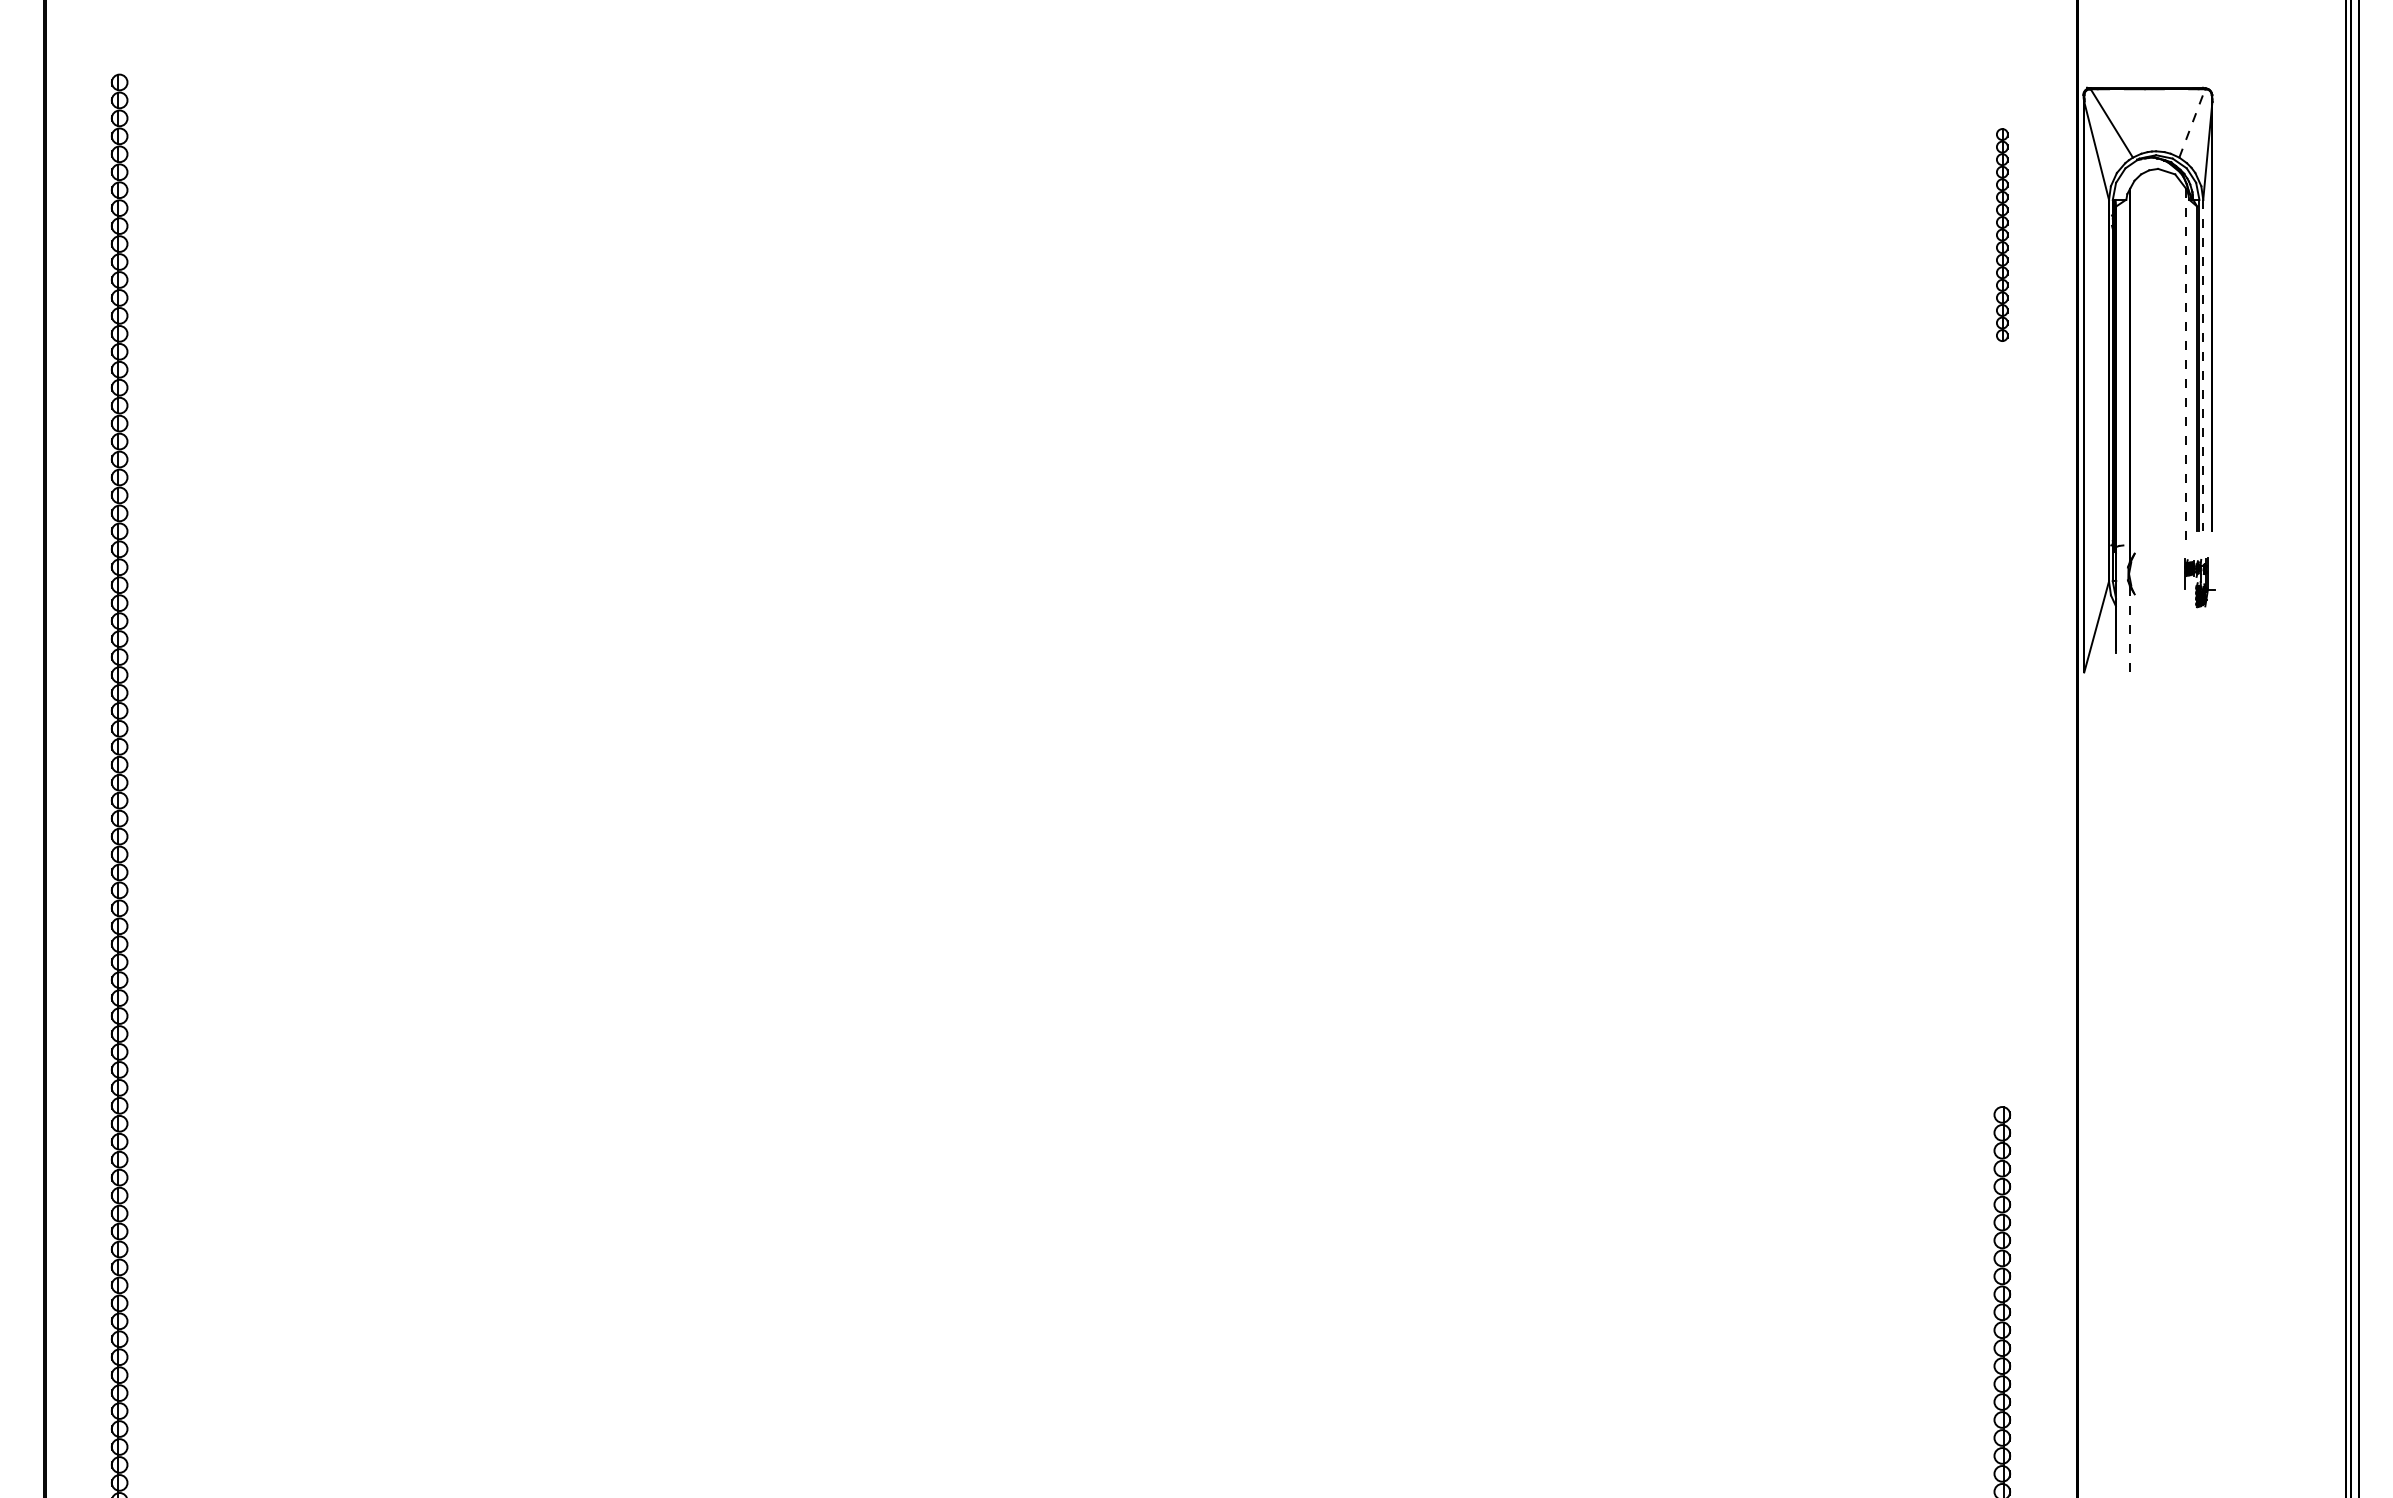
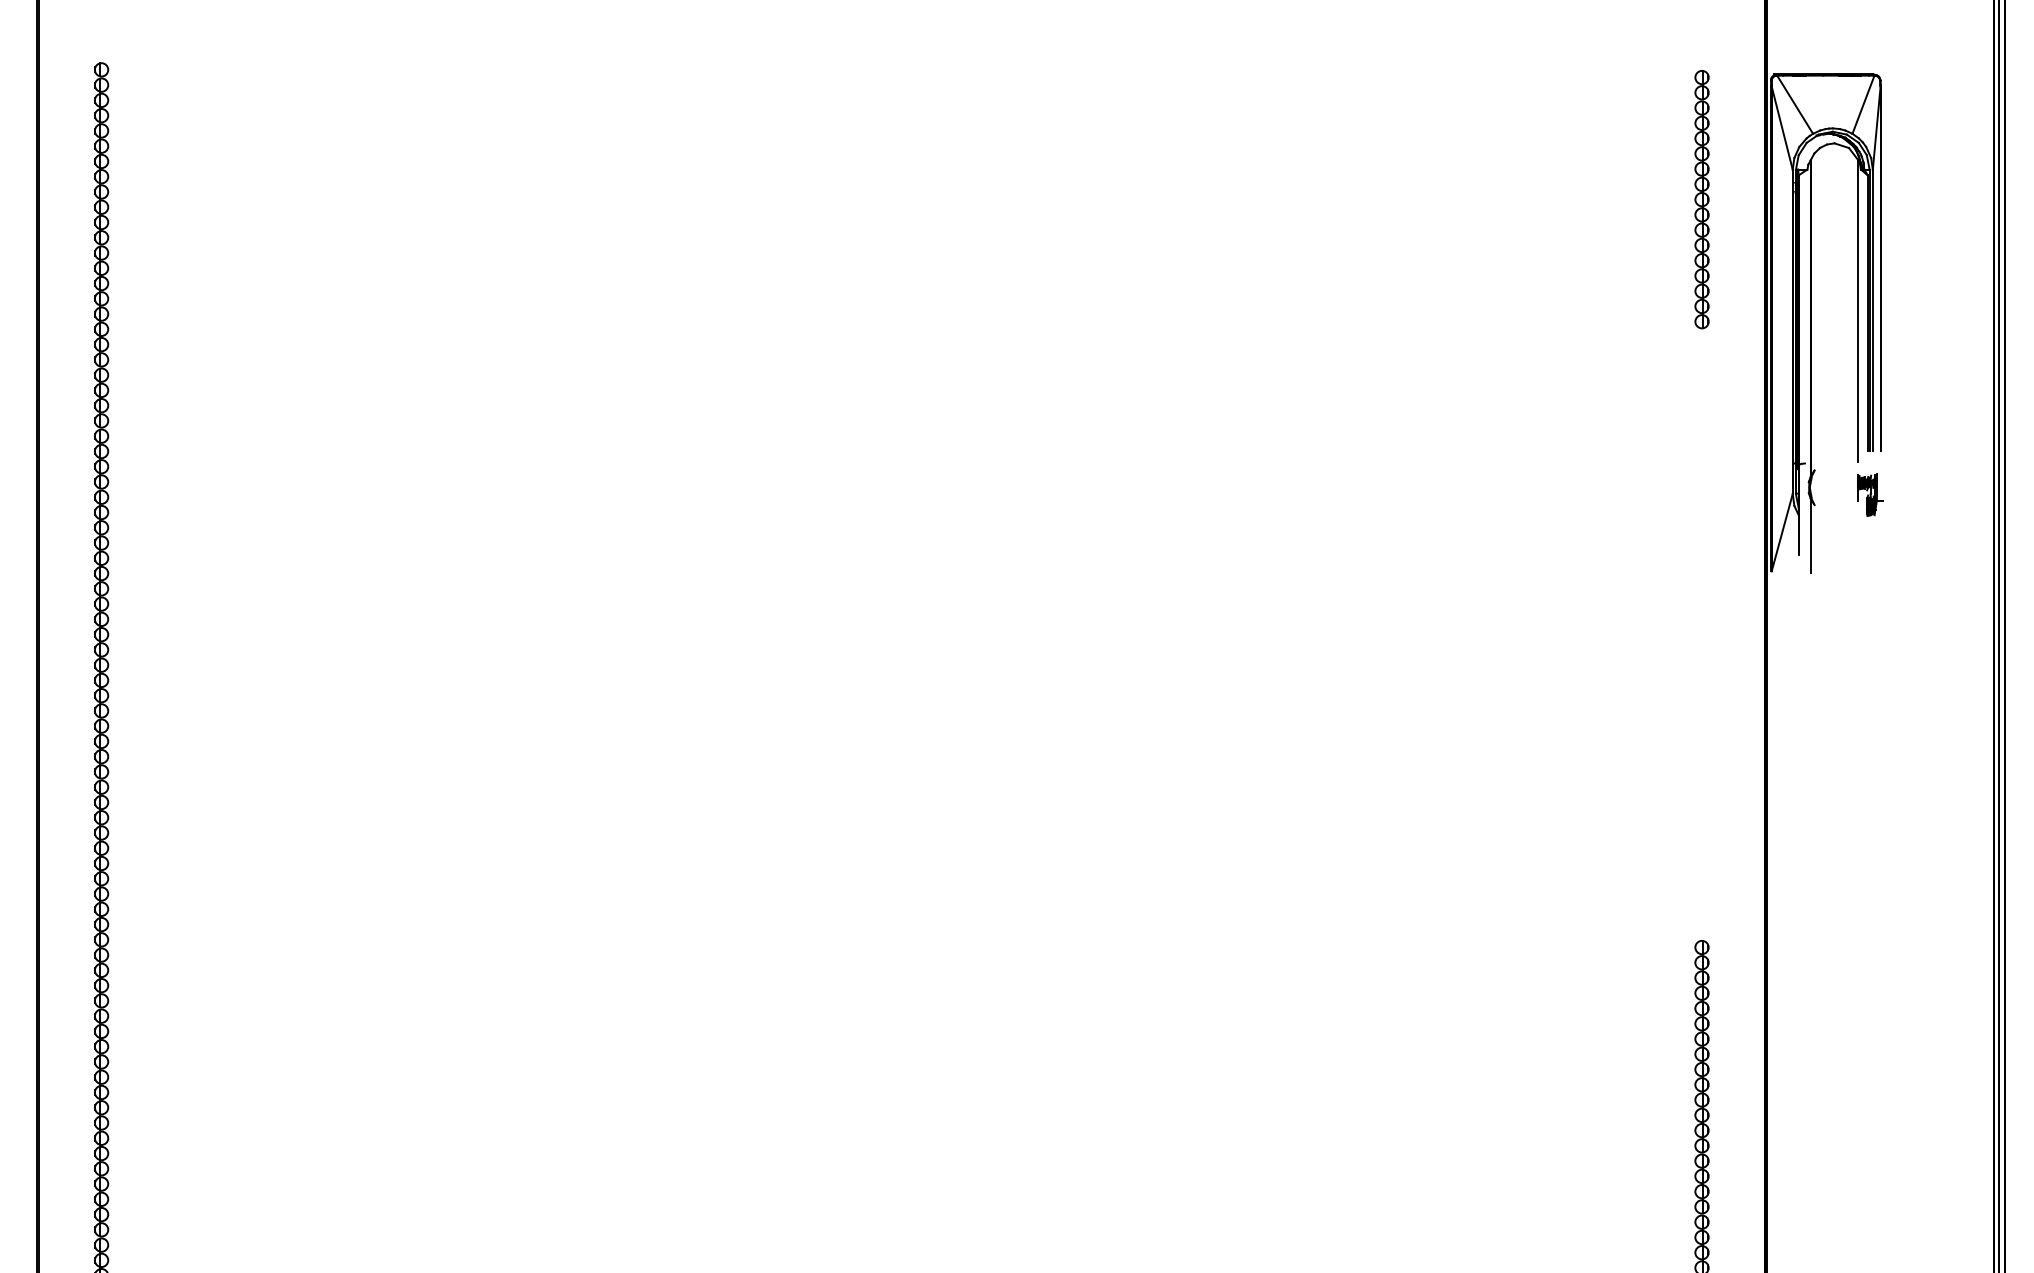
line: (2192, 123) -> (1863, 104), dashed -> solid
part: (2002, 234) -> (1702, 199), size x1.43
line: (2203, 365) -> (1873, 310), dashed -> solid
line: (2186, 366) -> (1858, 311), dashed -> solid
line: (2130, 630) -> (1810, 535), dashed -> solid

